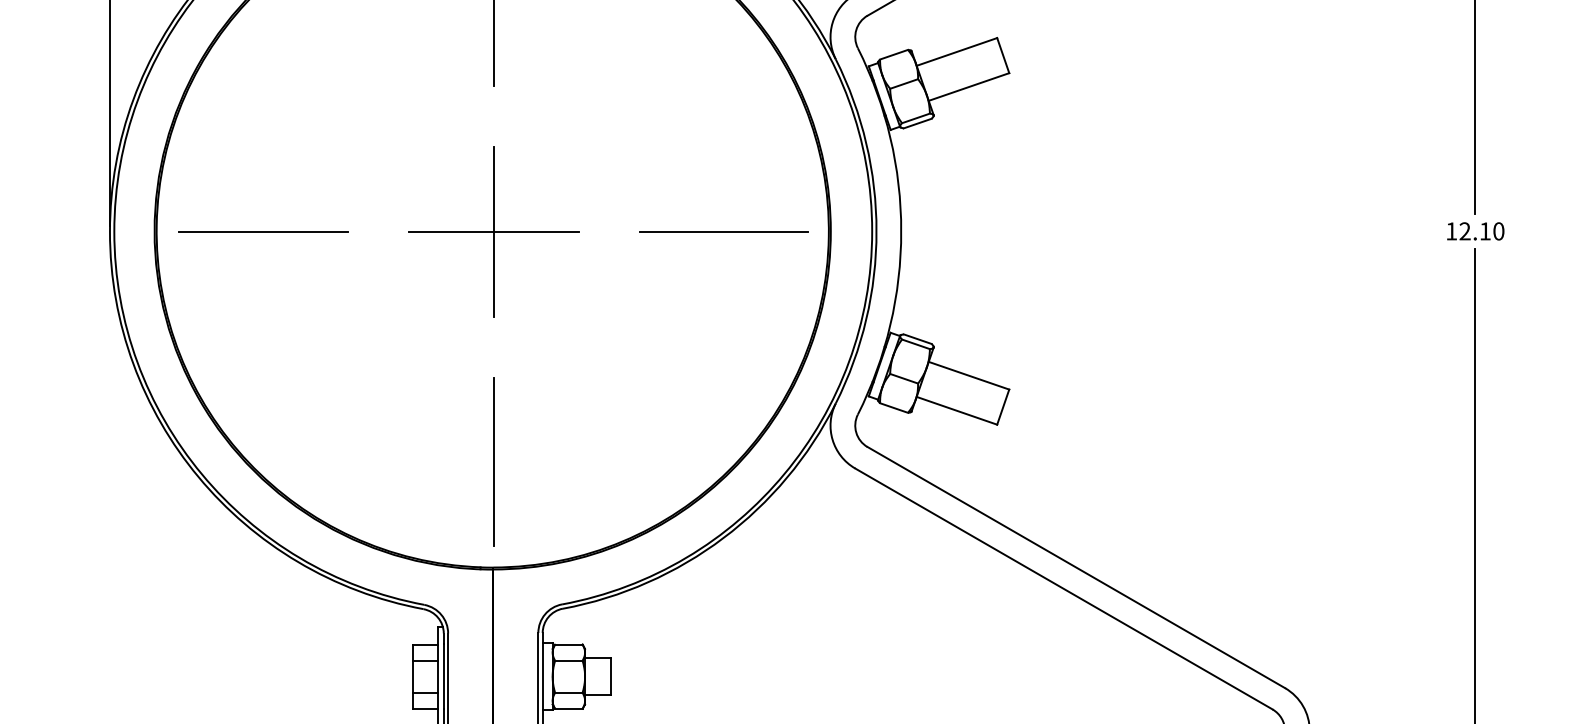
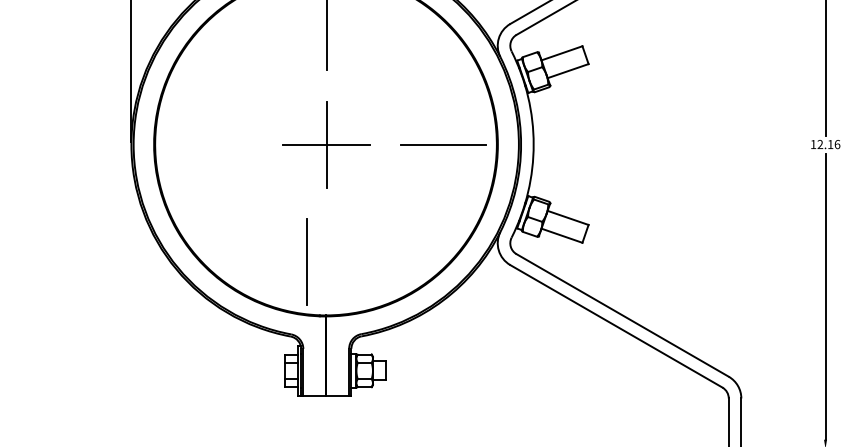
line: (263, 231) -> (209, 144), removed
text: (1498, 231) -> (837, 144), 12.10 -> 12.16
line: (493, 461) -> (306, 261), moved

